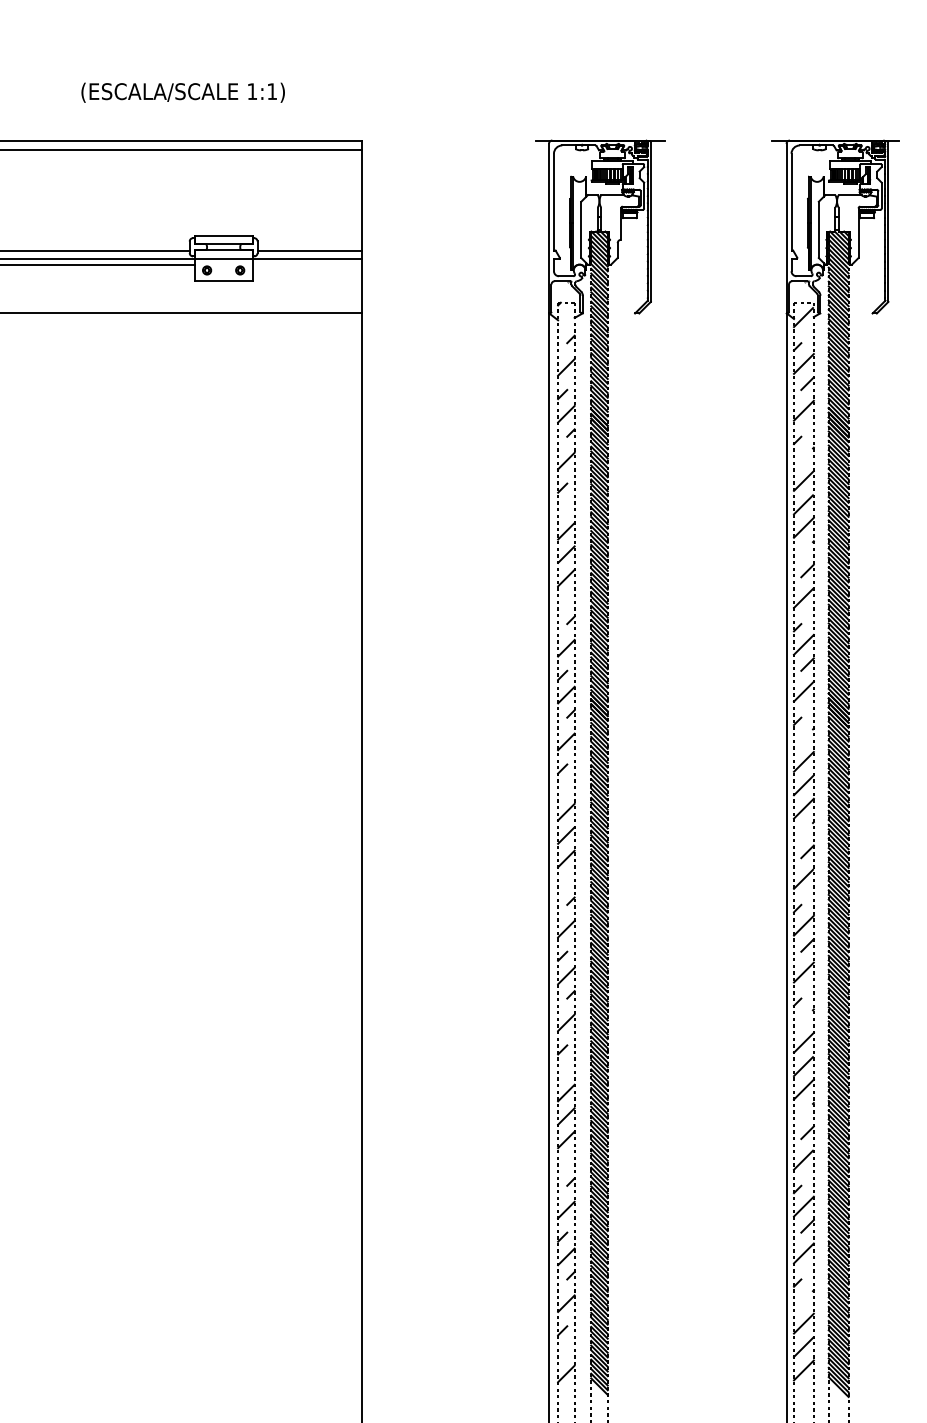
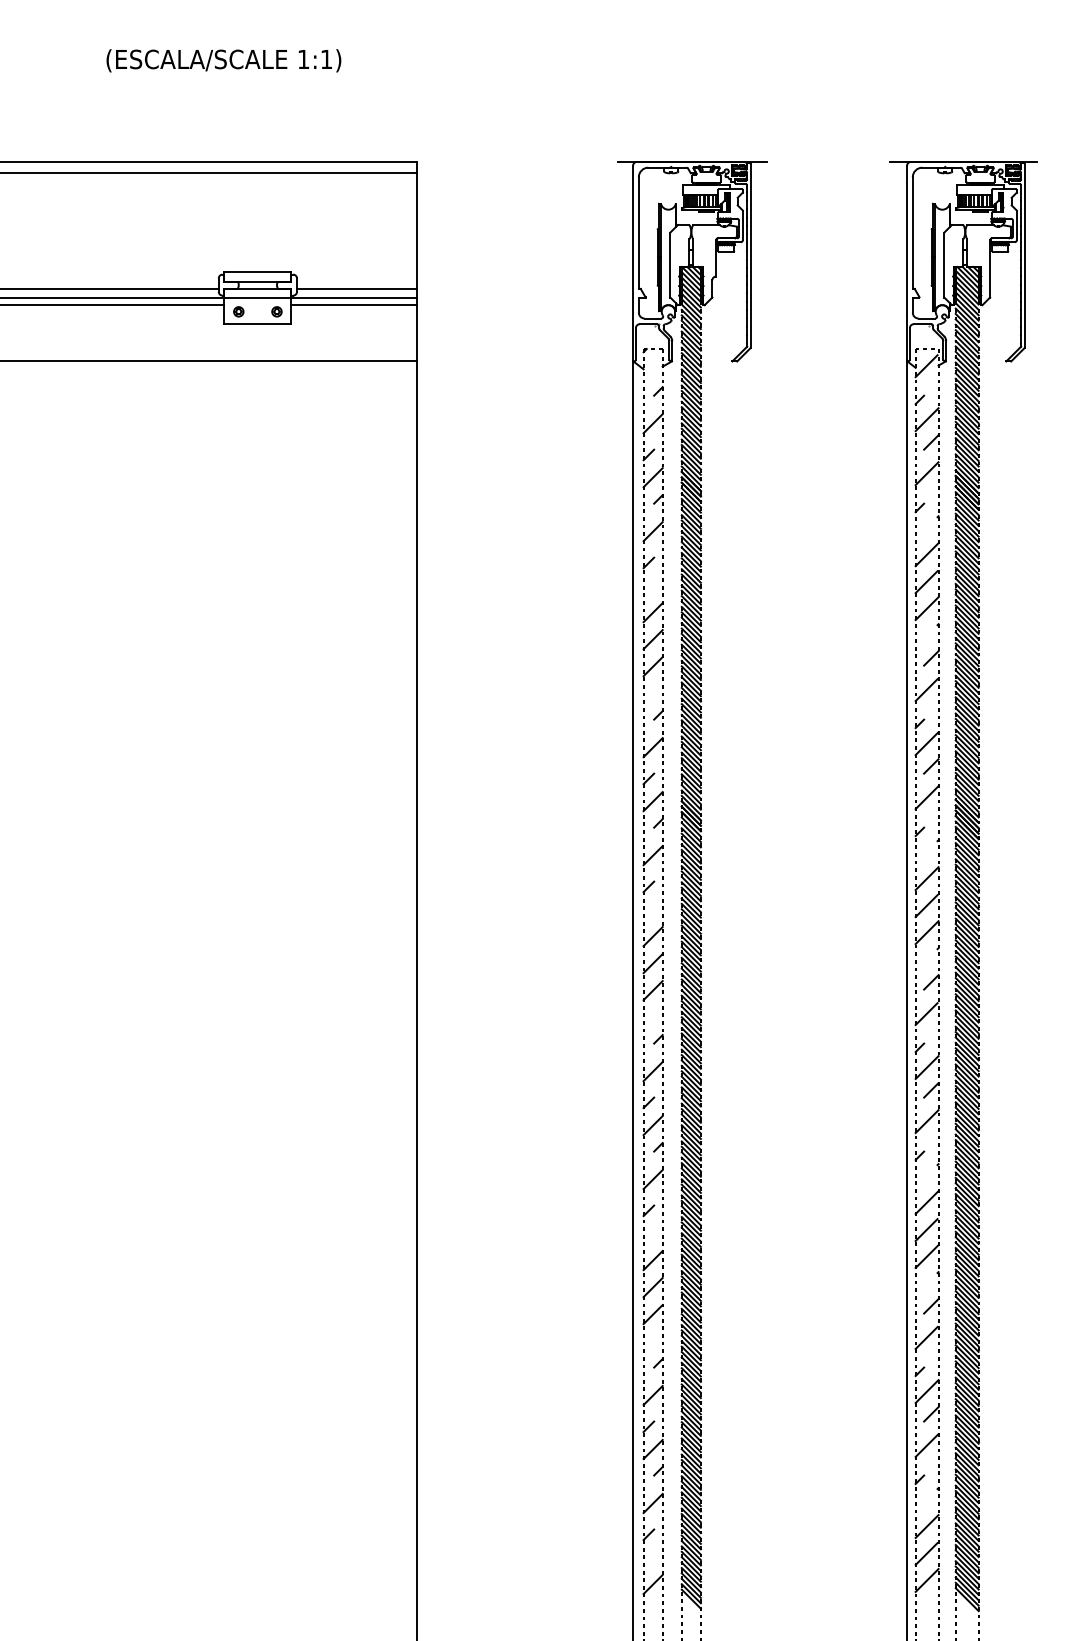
text: (182, 92) -> (223, 60), moved
line: (306, 264) -> (353, 304), added

